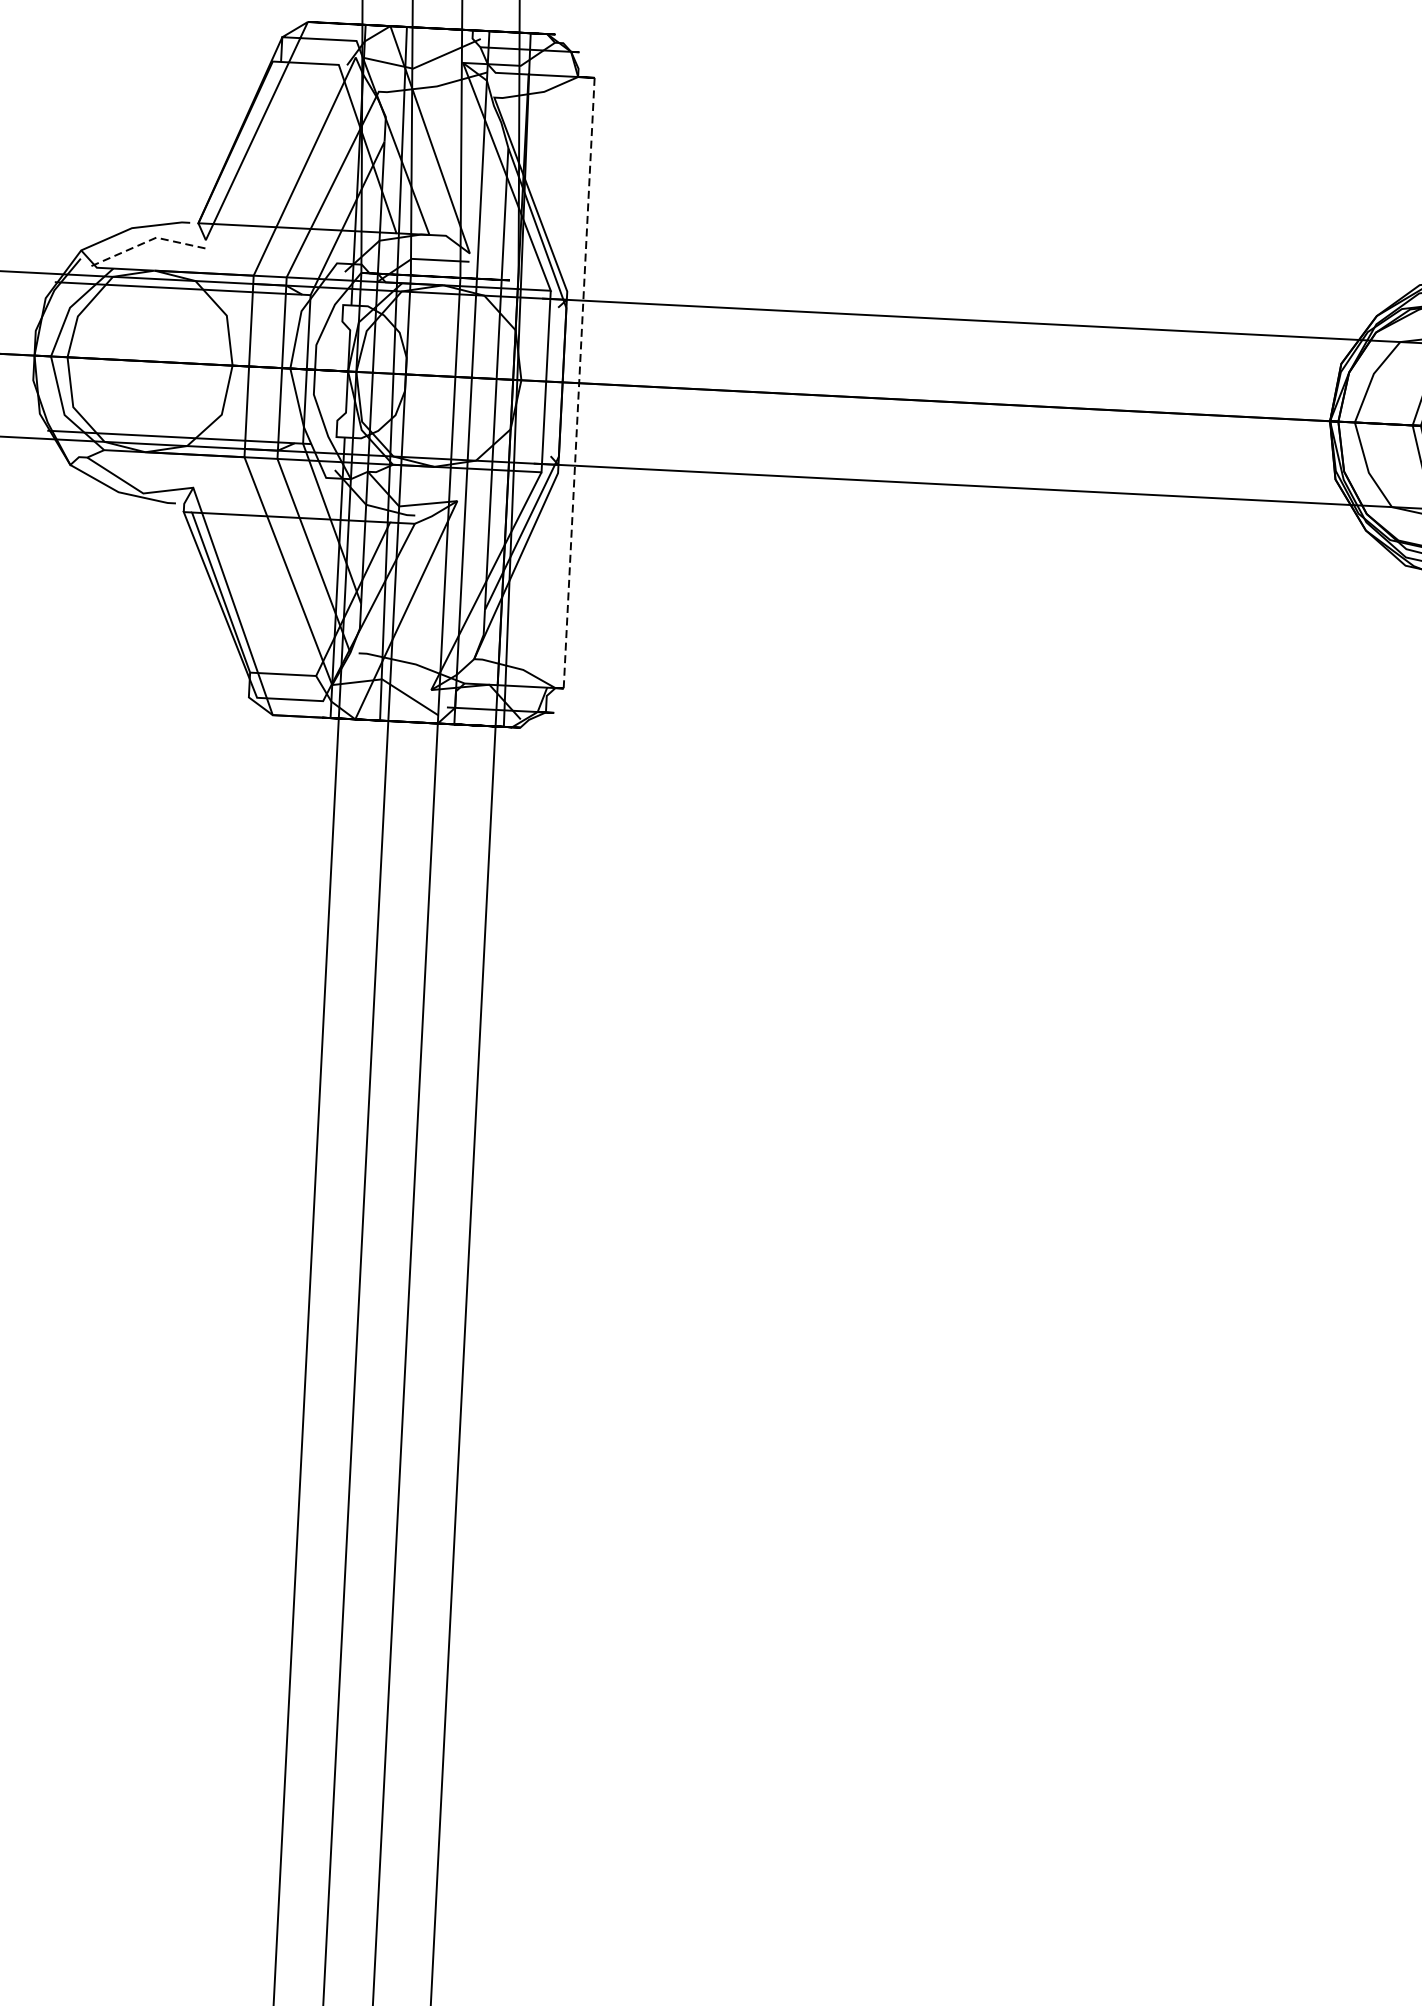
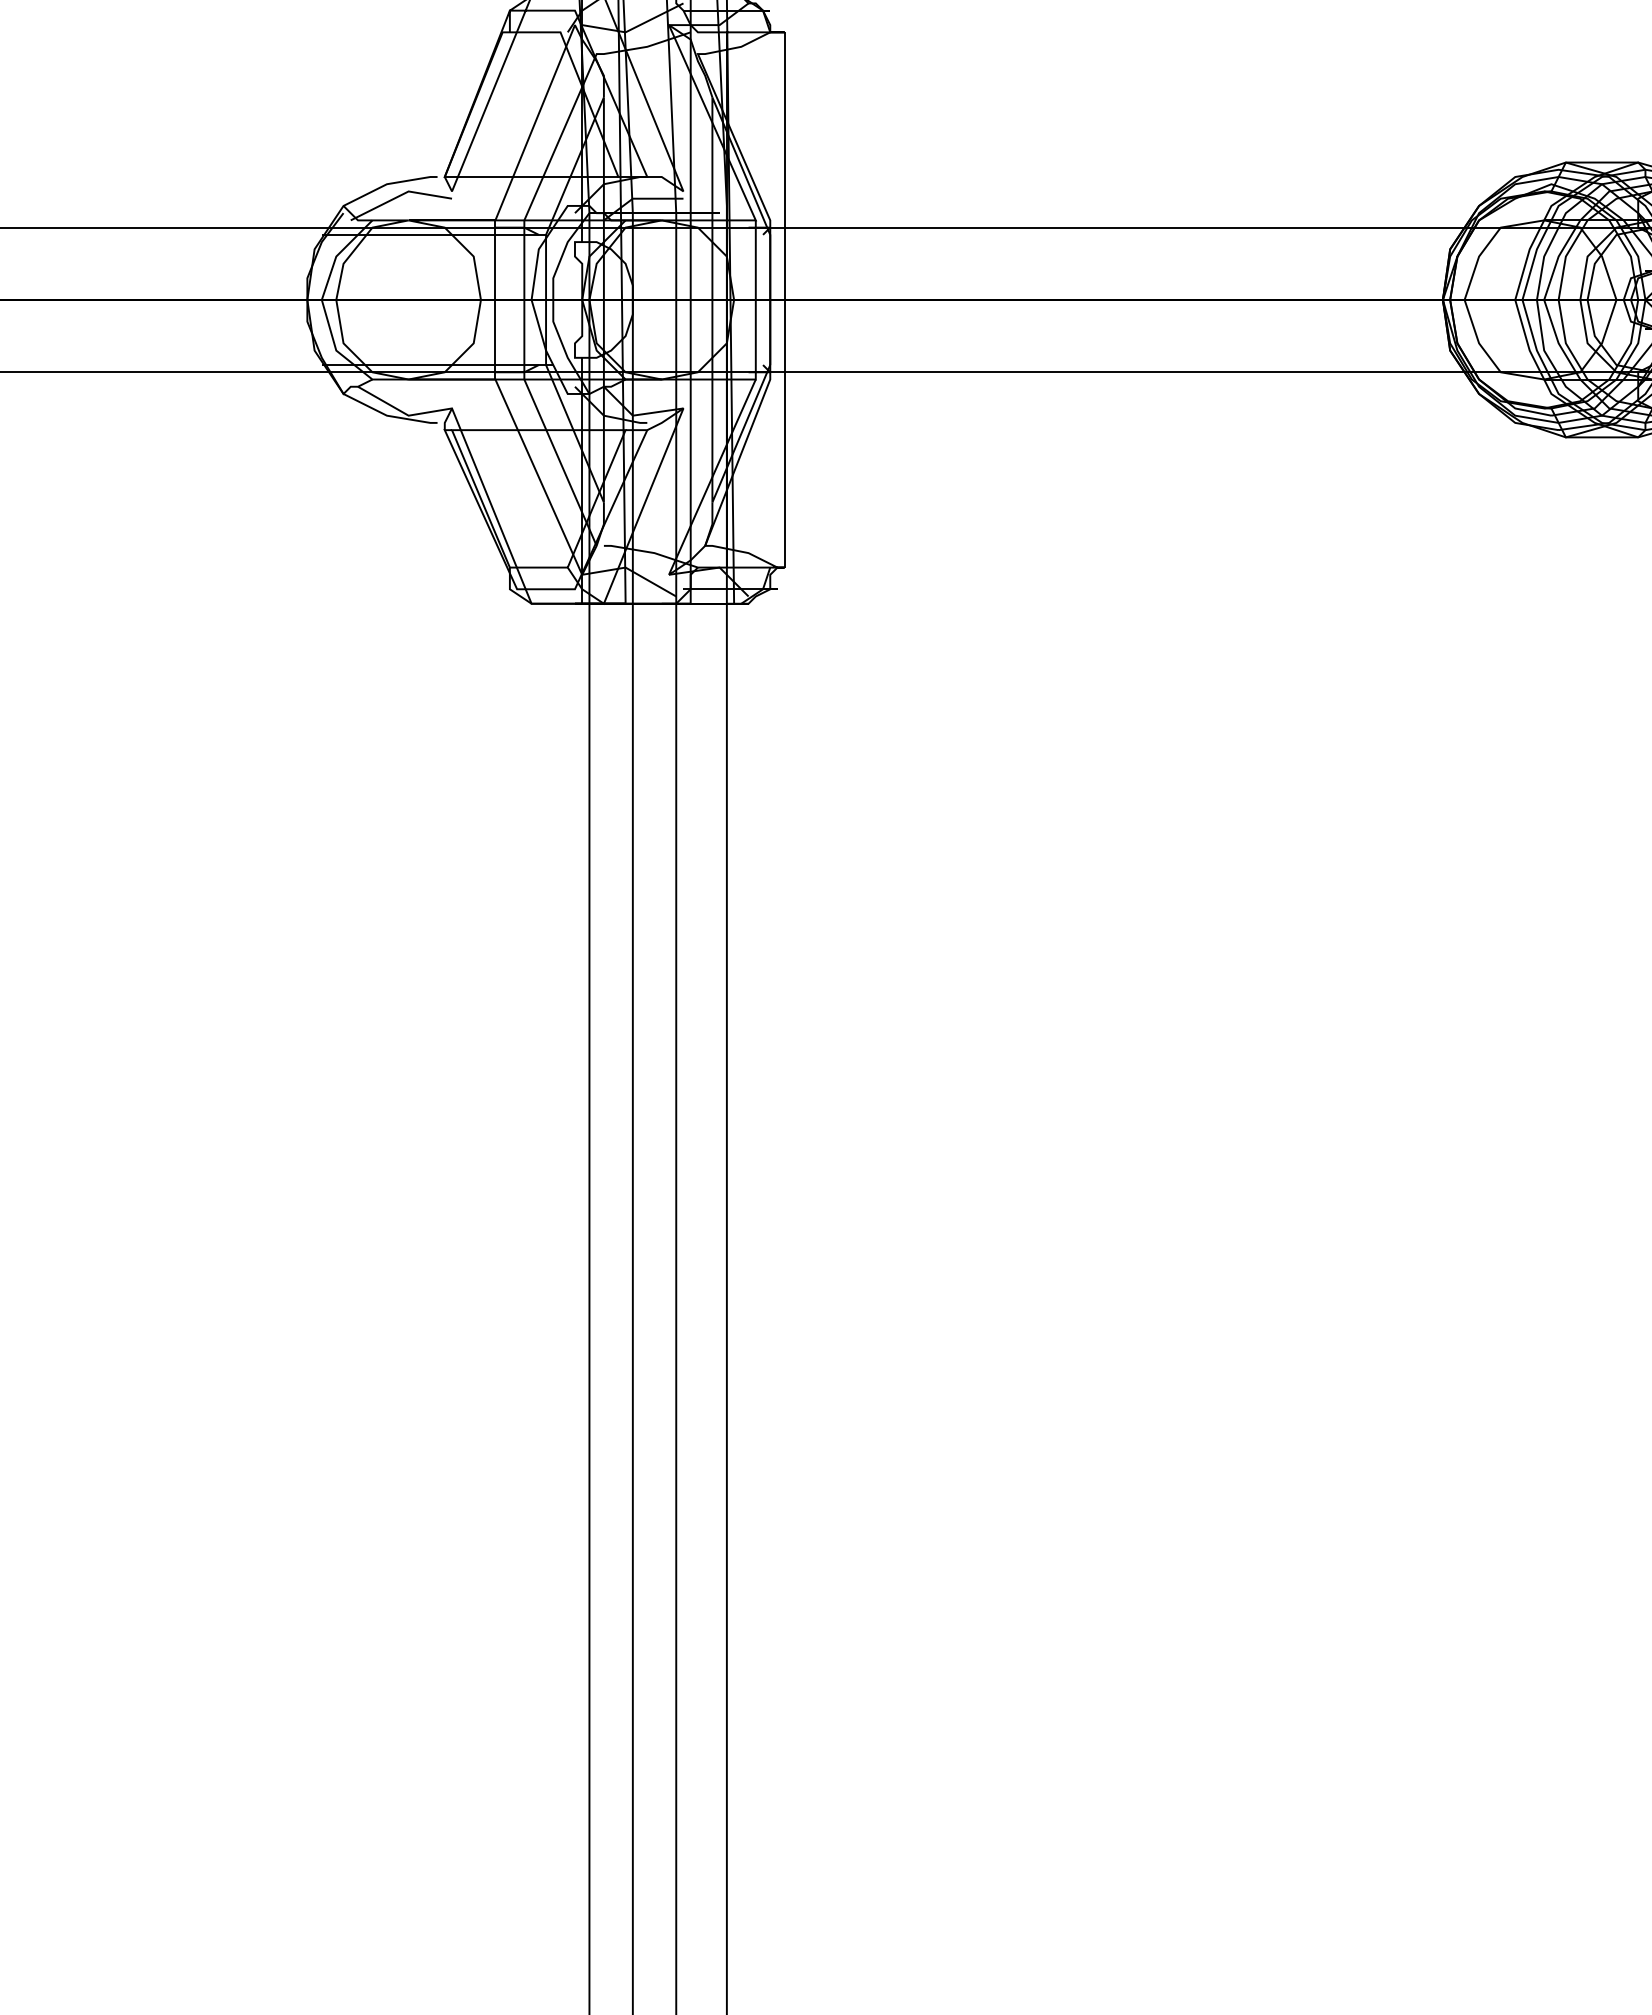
line: (145, 241) -> (399, 195), dashed -> solid
line: (578, 382) -> (784, 299), dashed -> solid

